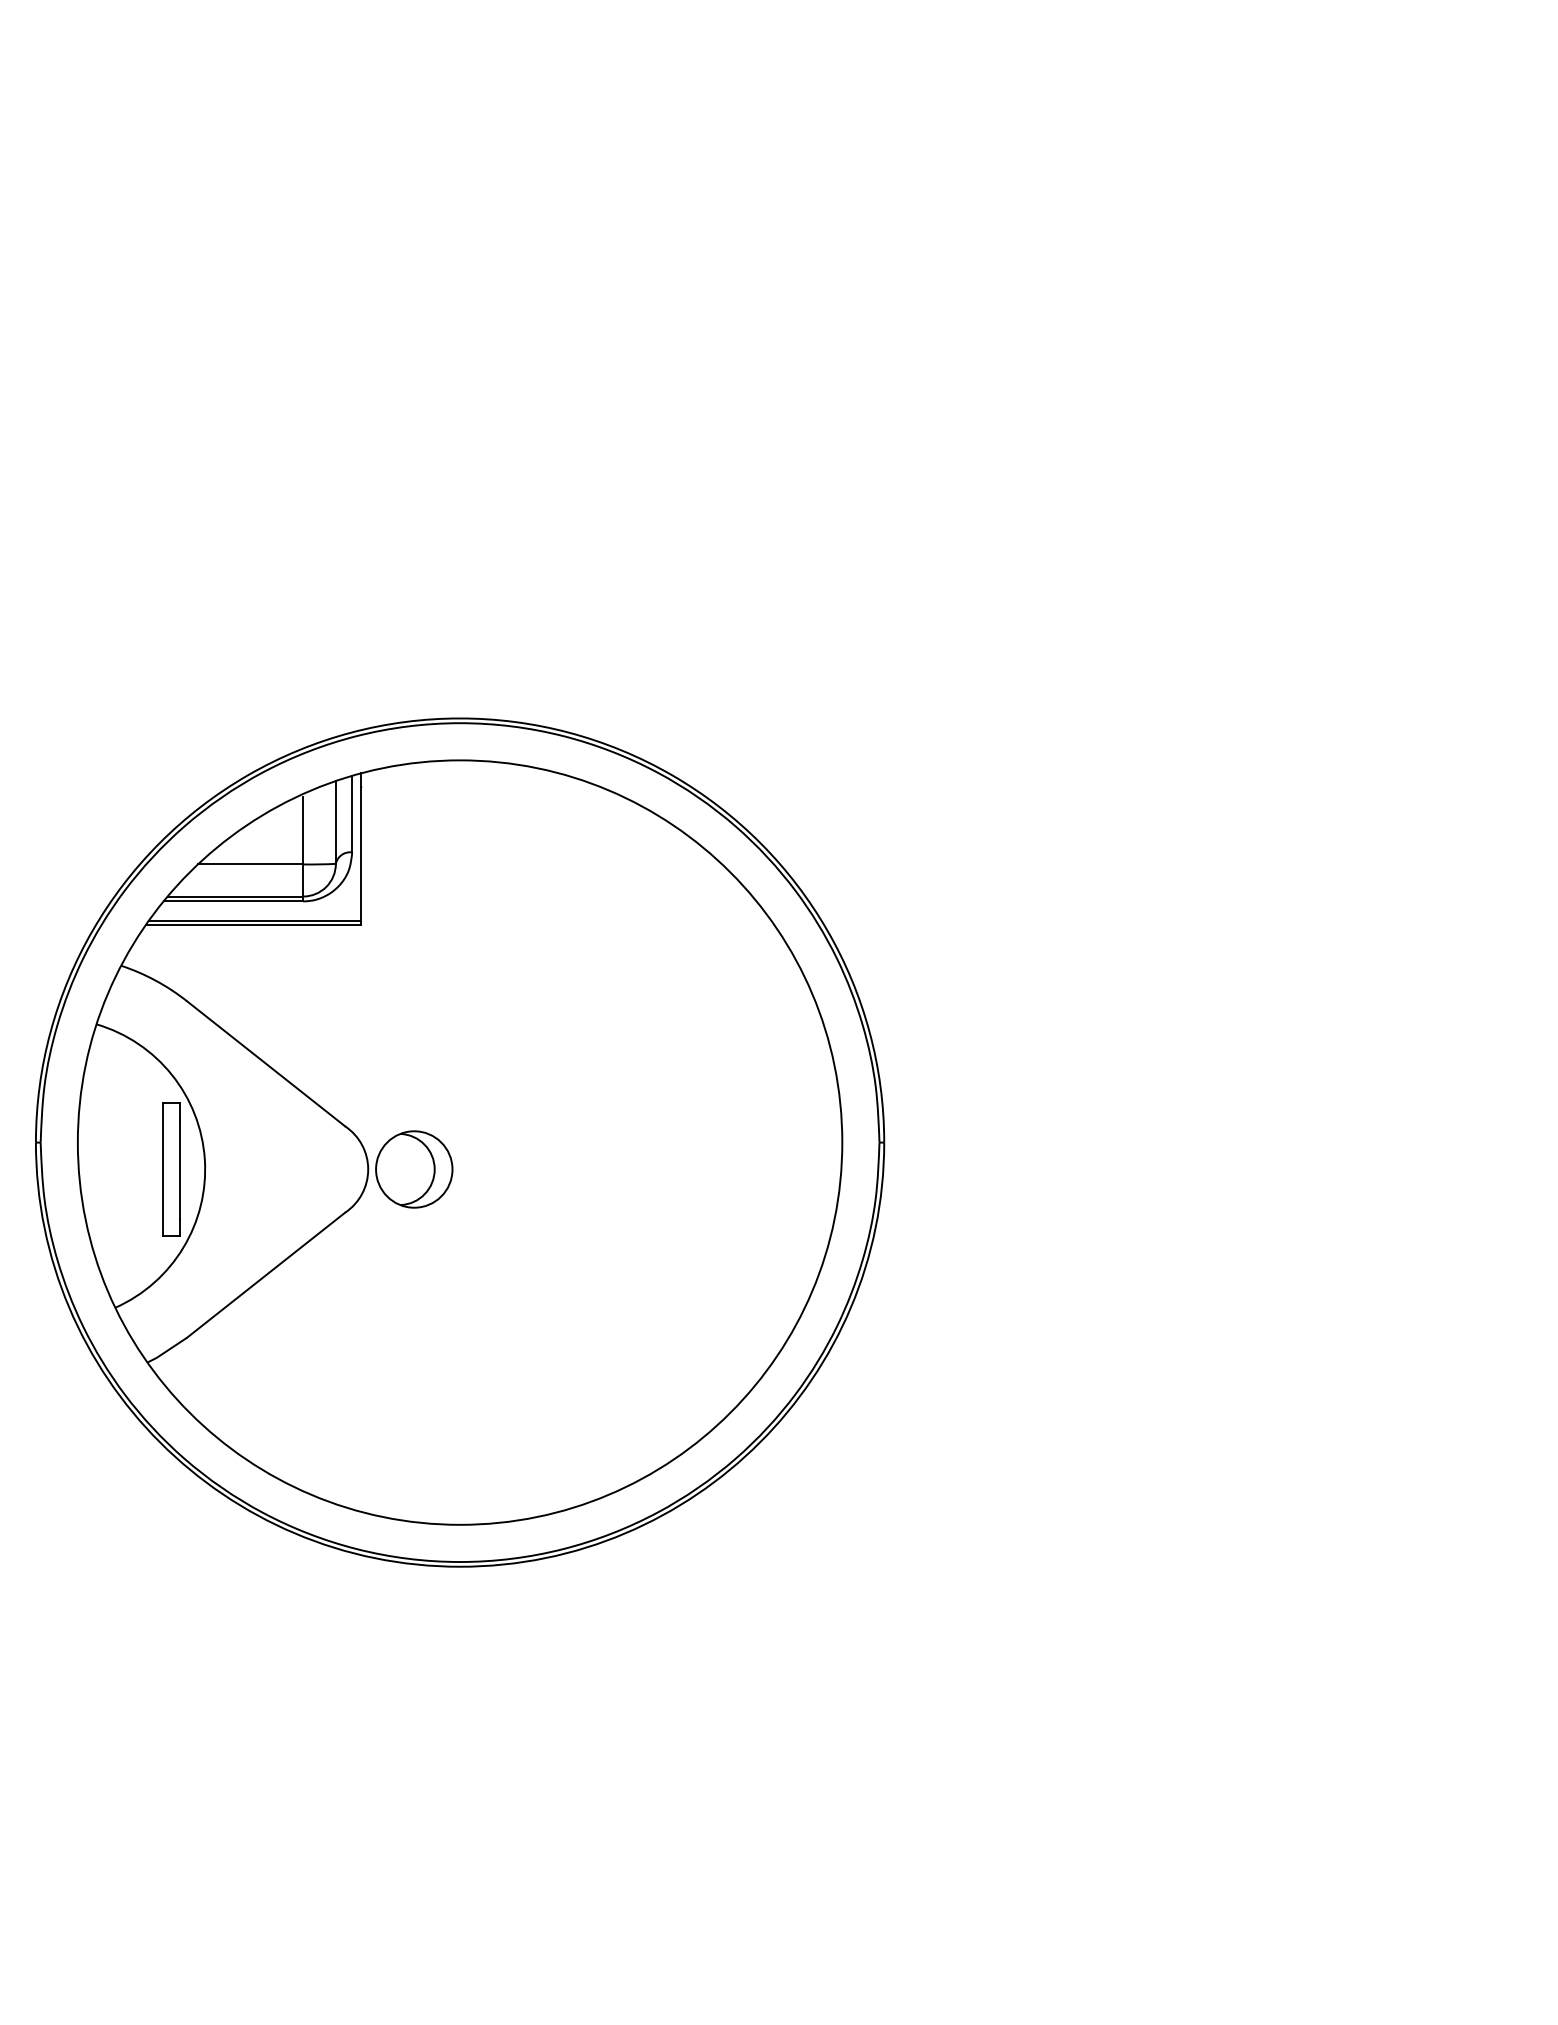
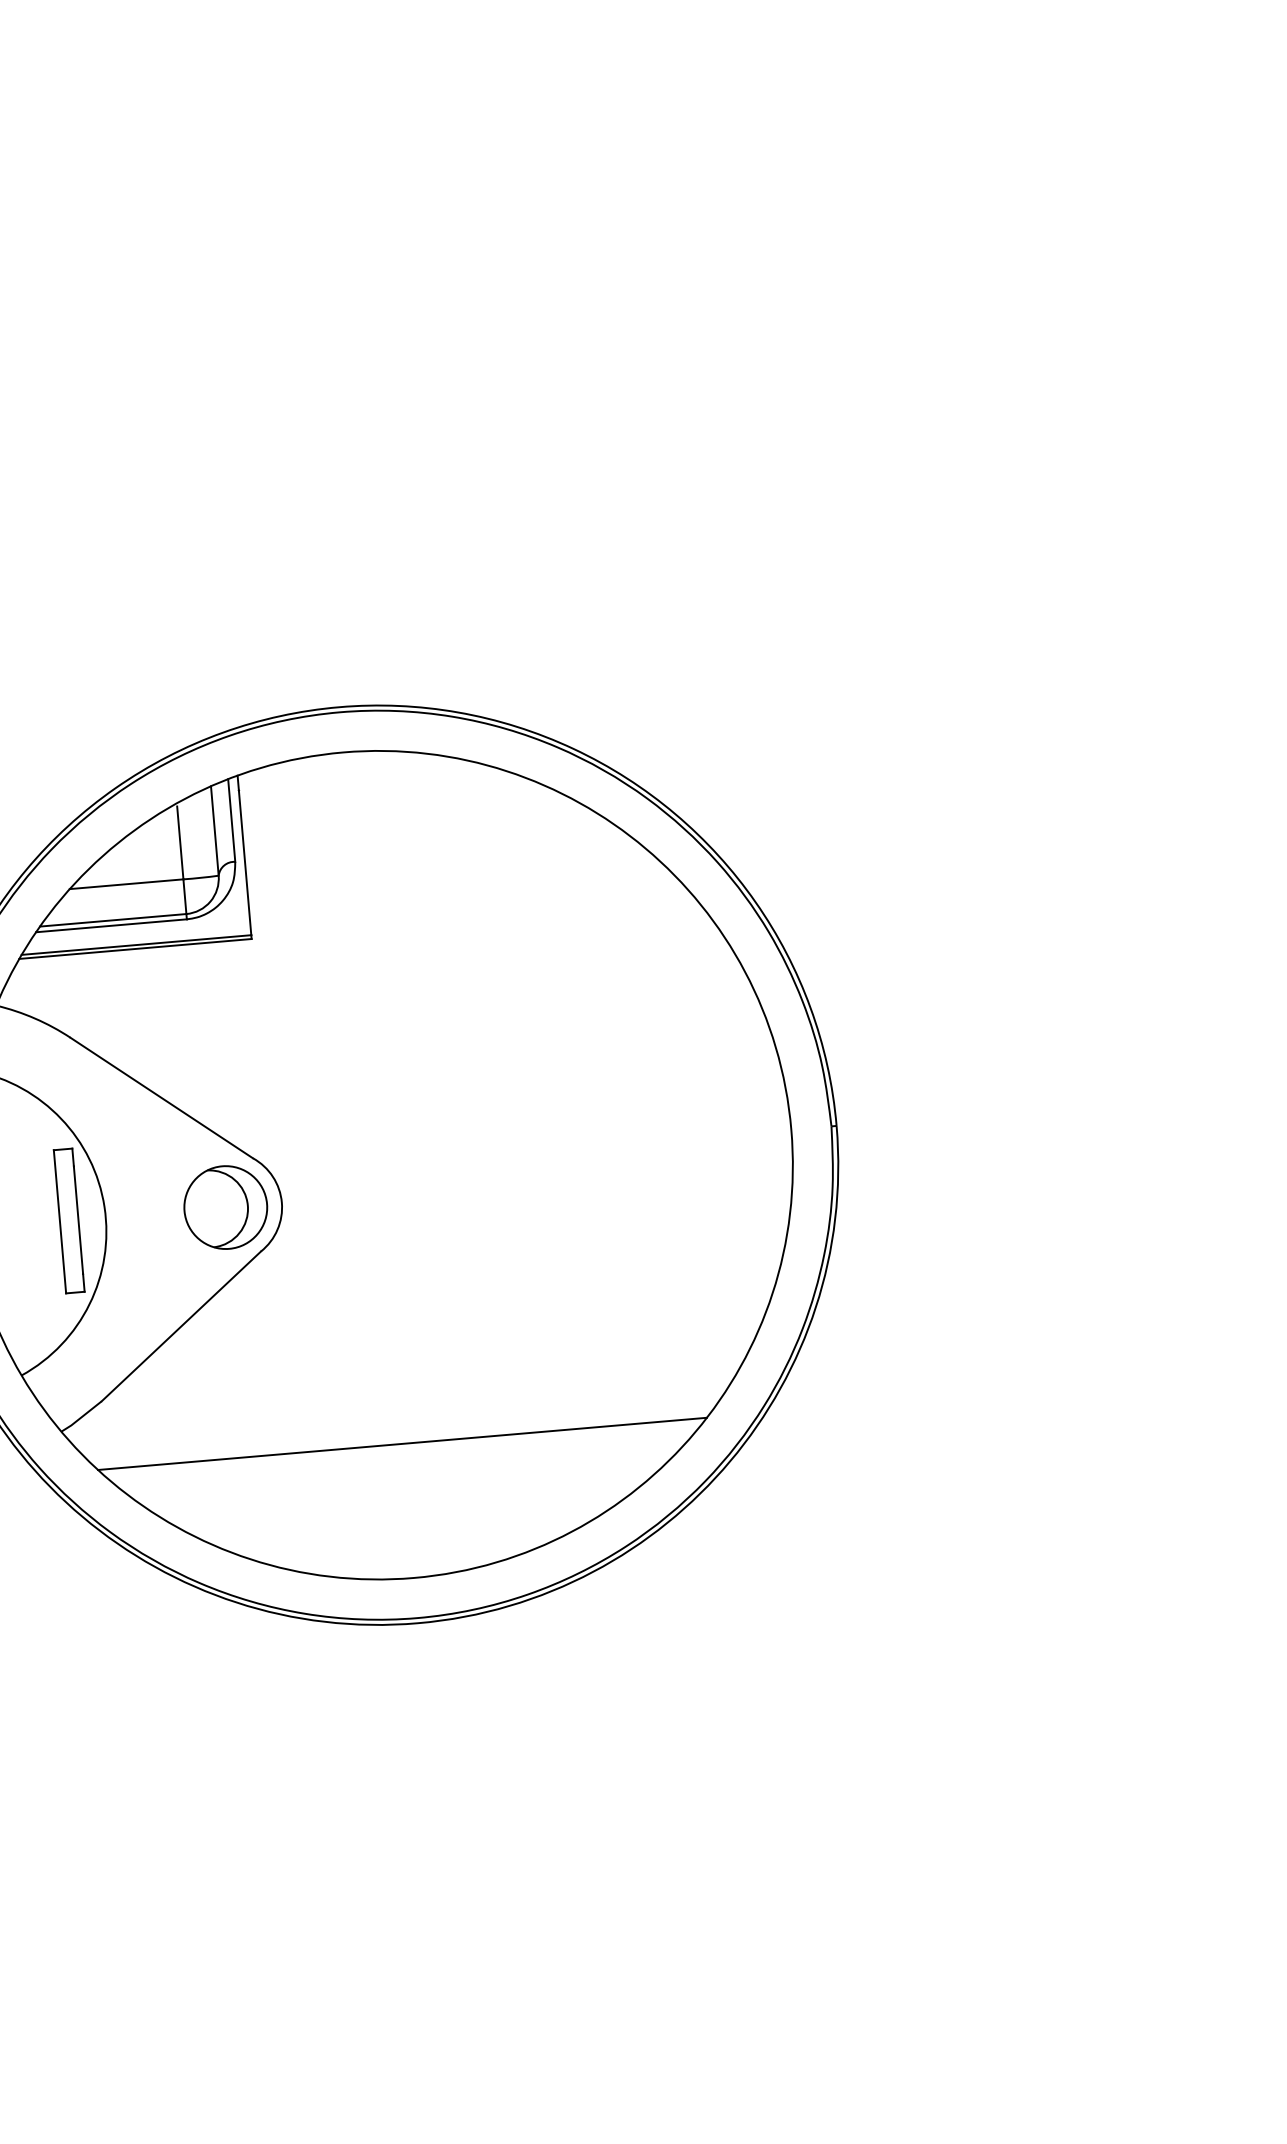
part: (414, 1169) -> (226, 1207), moved
line: (460, 1400) -> (402, 1443), added

